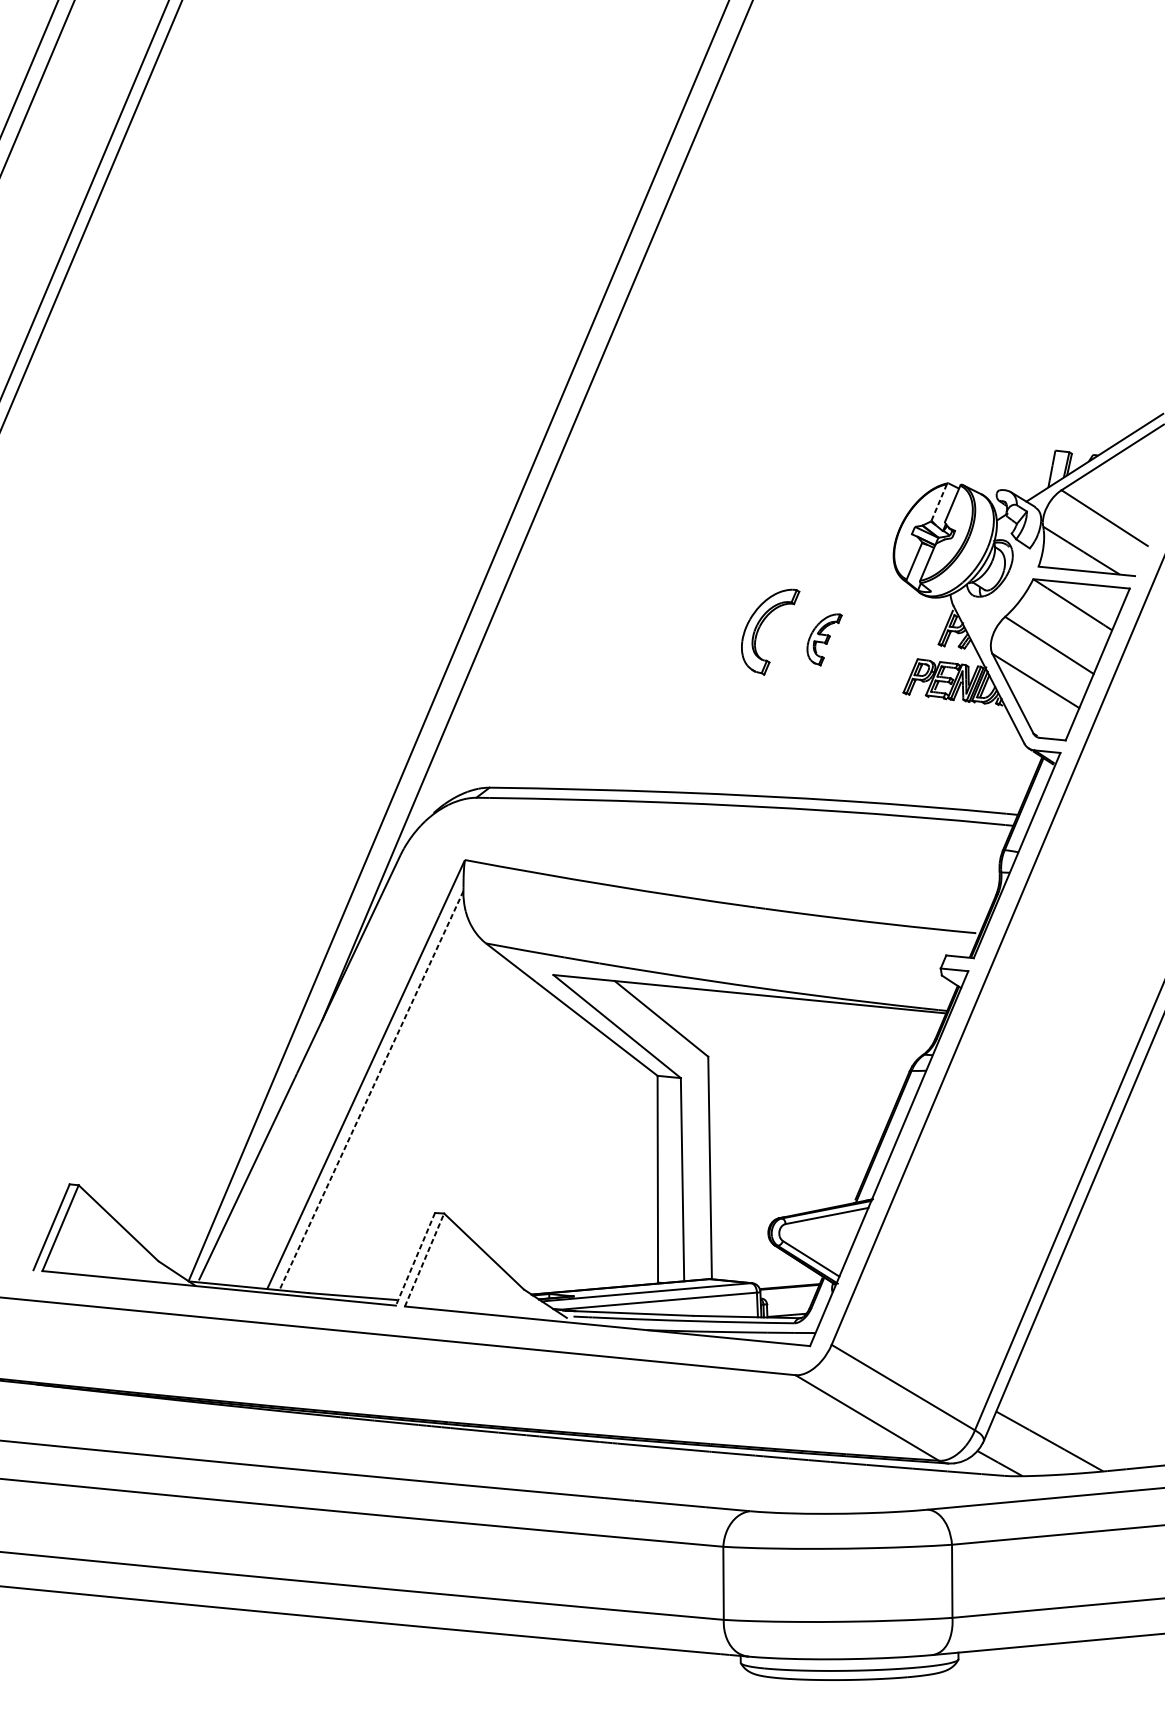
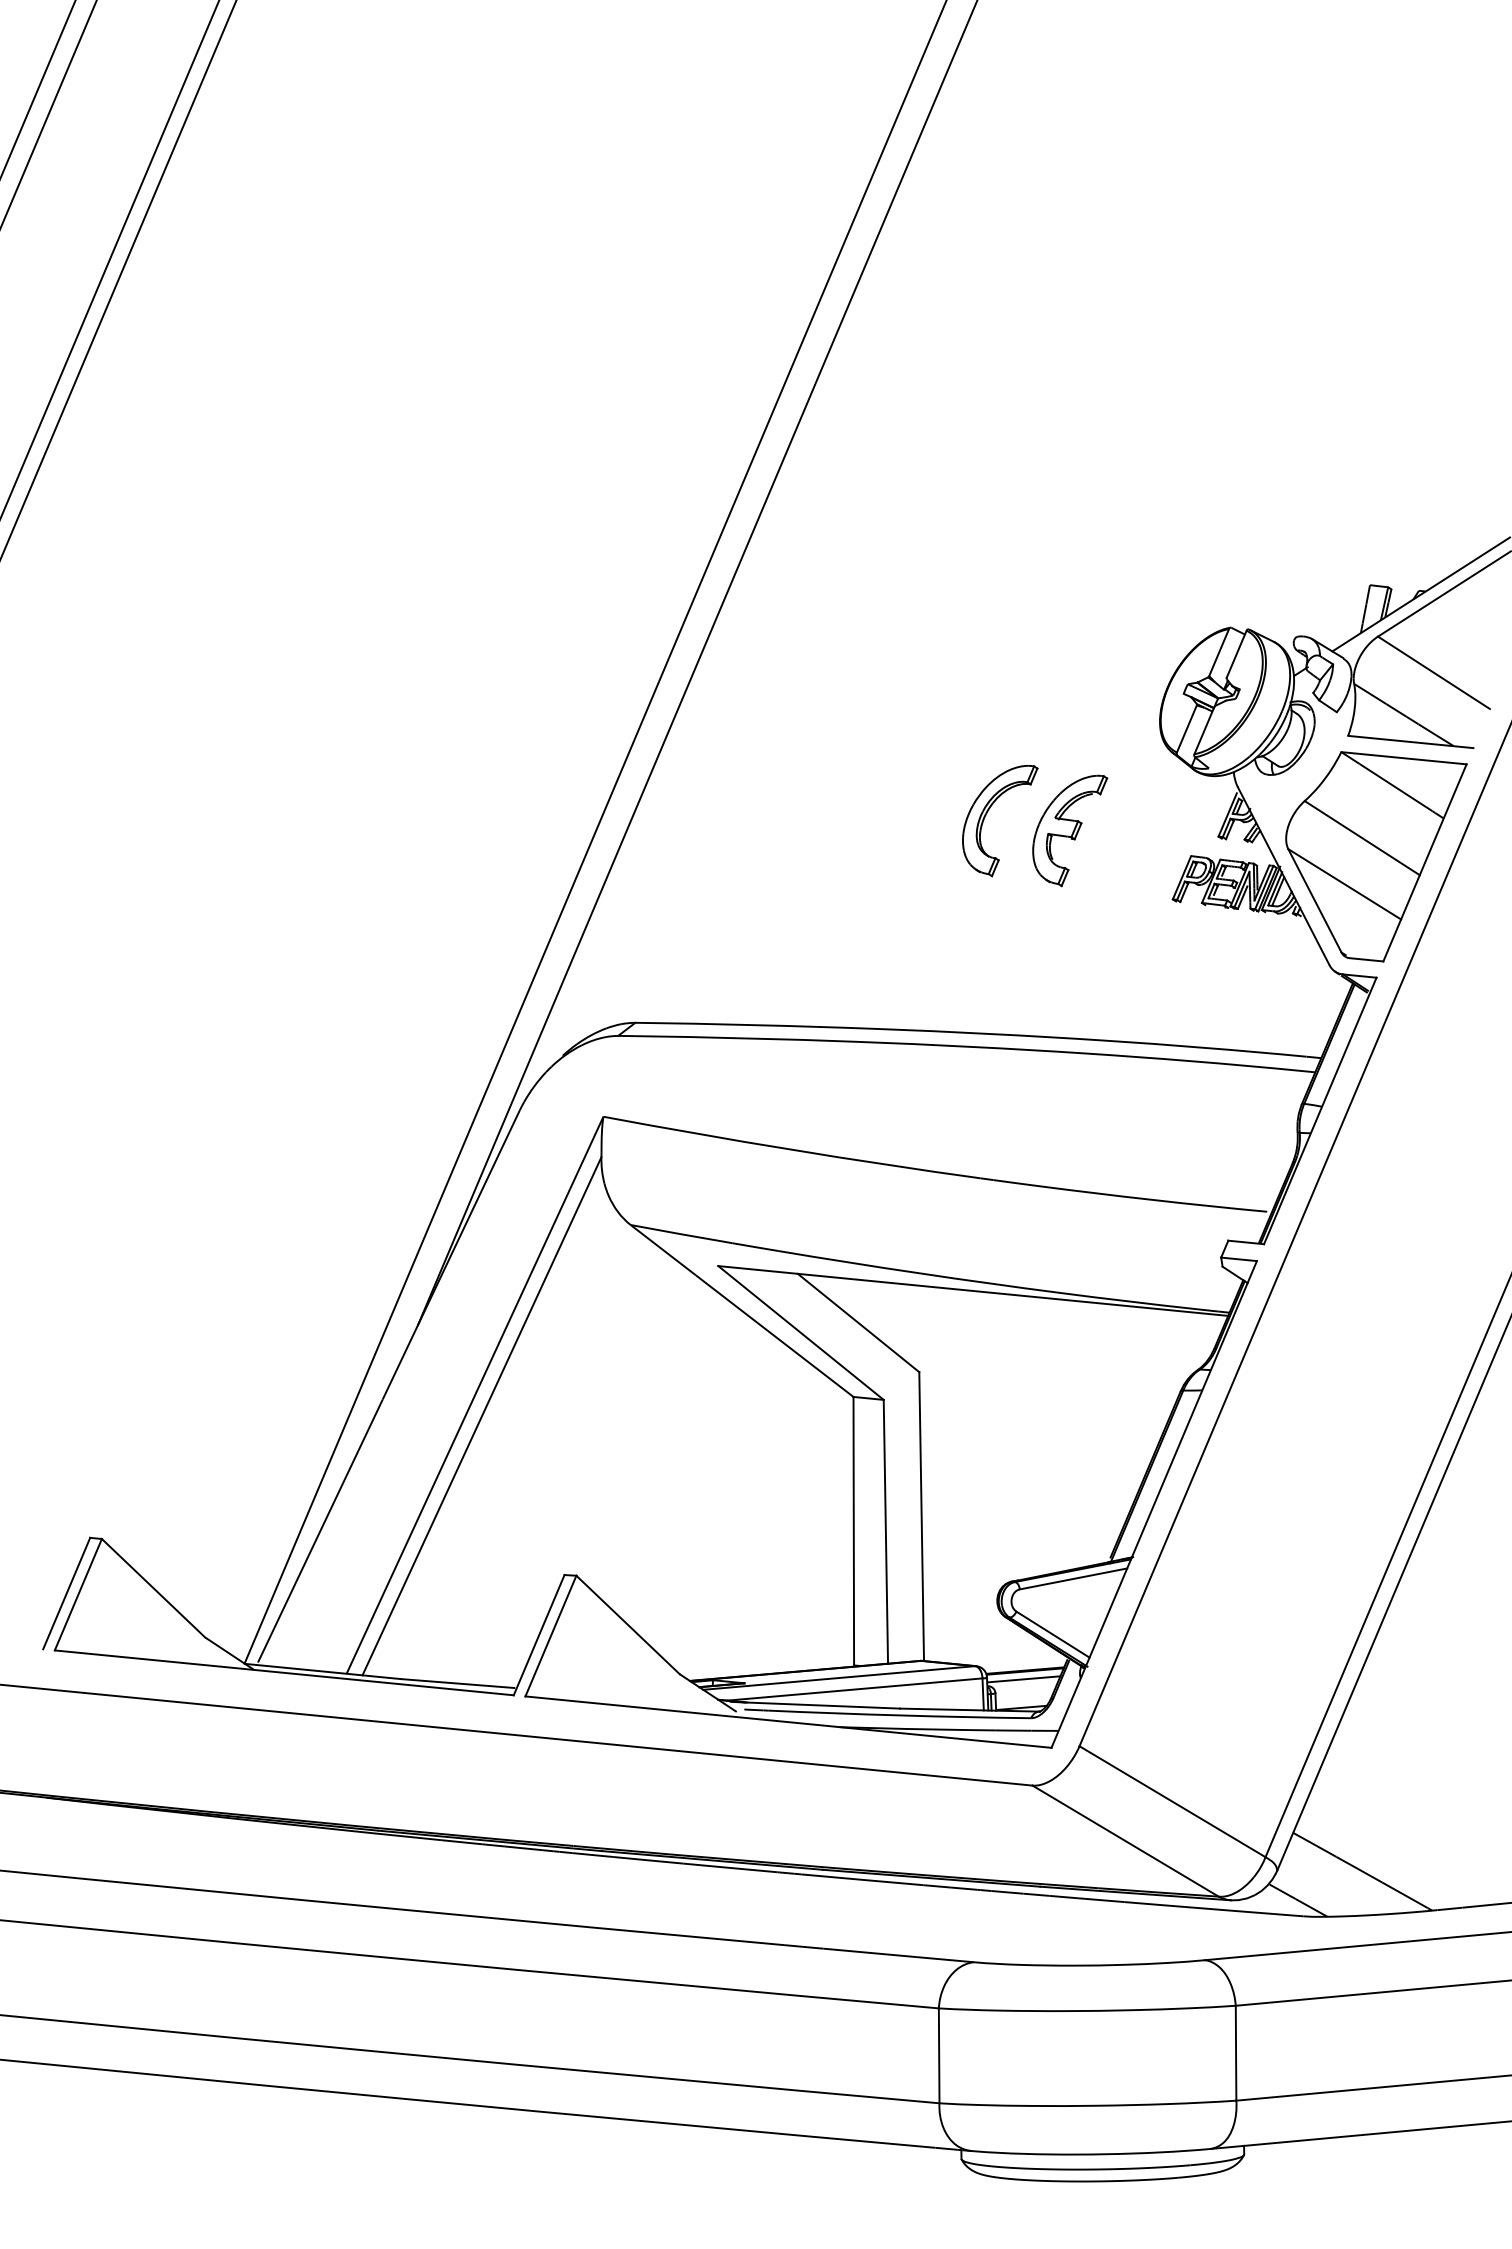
line: (939, 502) -> (1219, 652), dashed -> solid
part: (824, 639) -> (1070, 830), size x1.67
line: (371, 1090) -> (481, 1416), dashed -> solid
line: (414, 1259) -> (538, 1635), dashed -> solid
line: (424, 1260) -> (550, 1636), dashed -> solid
line: (788, 1293) -> (1023, 1679), added

